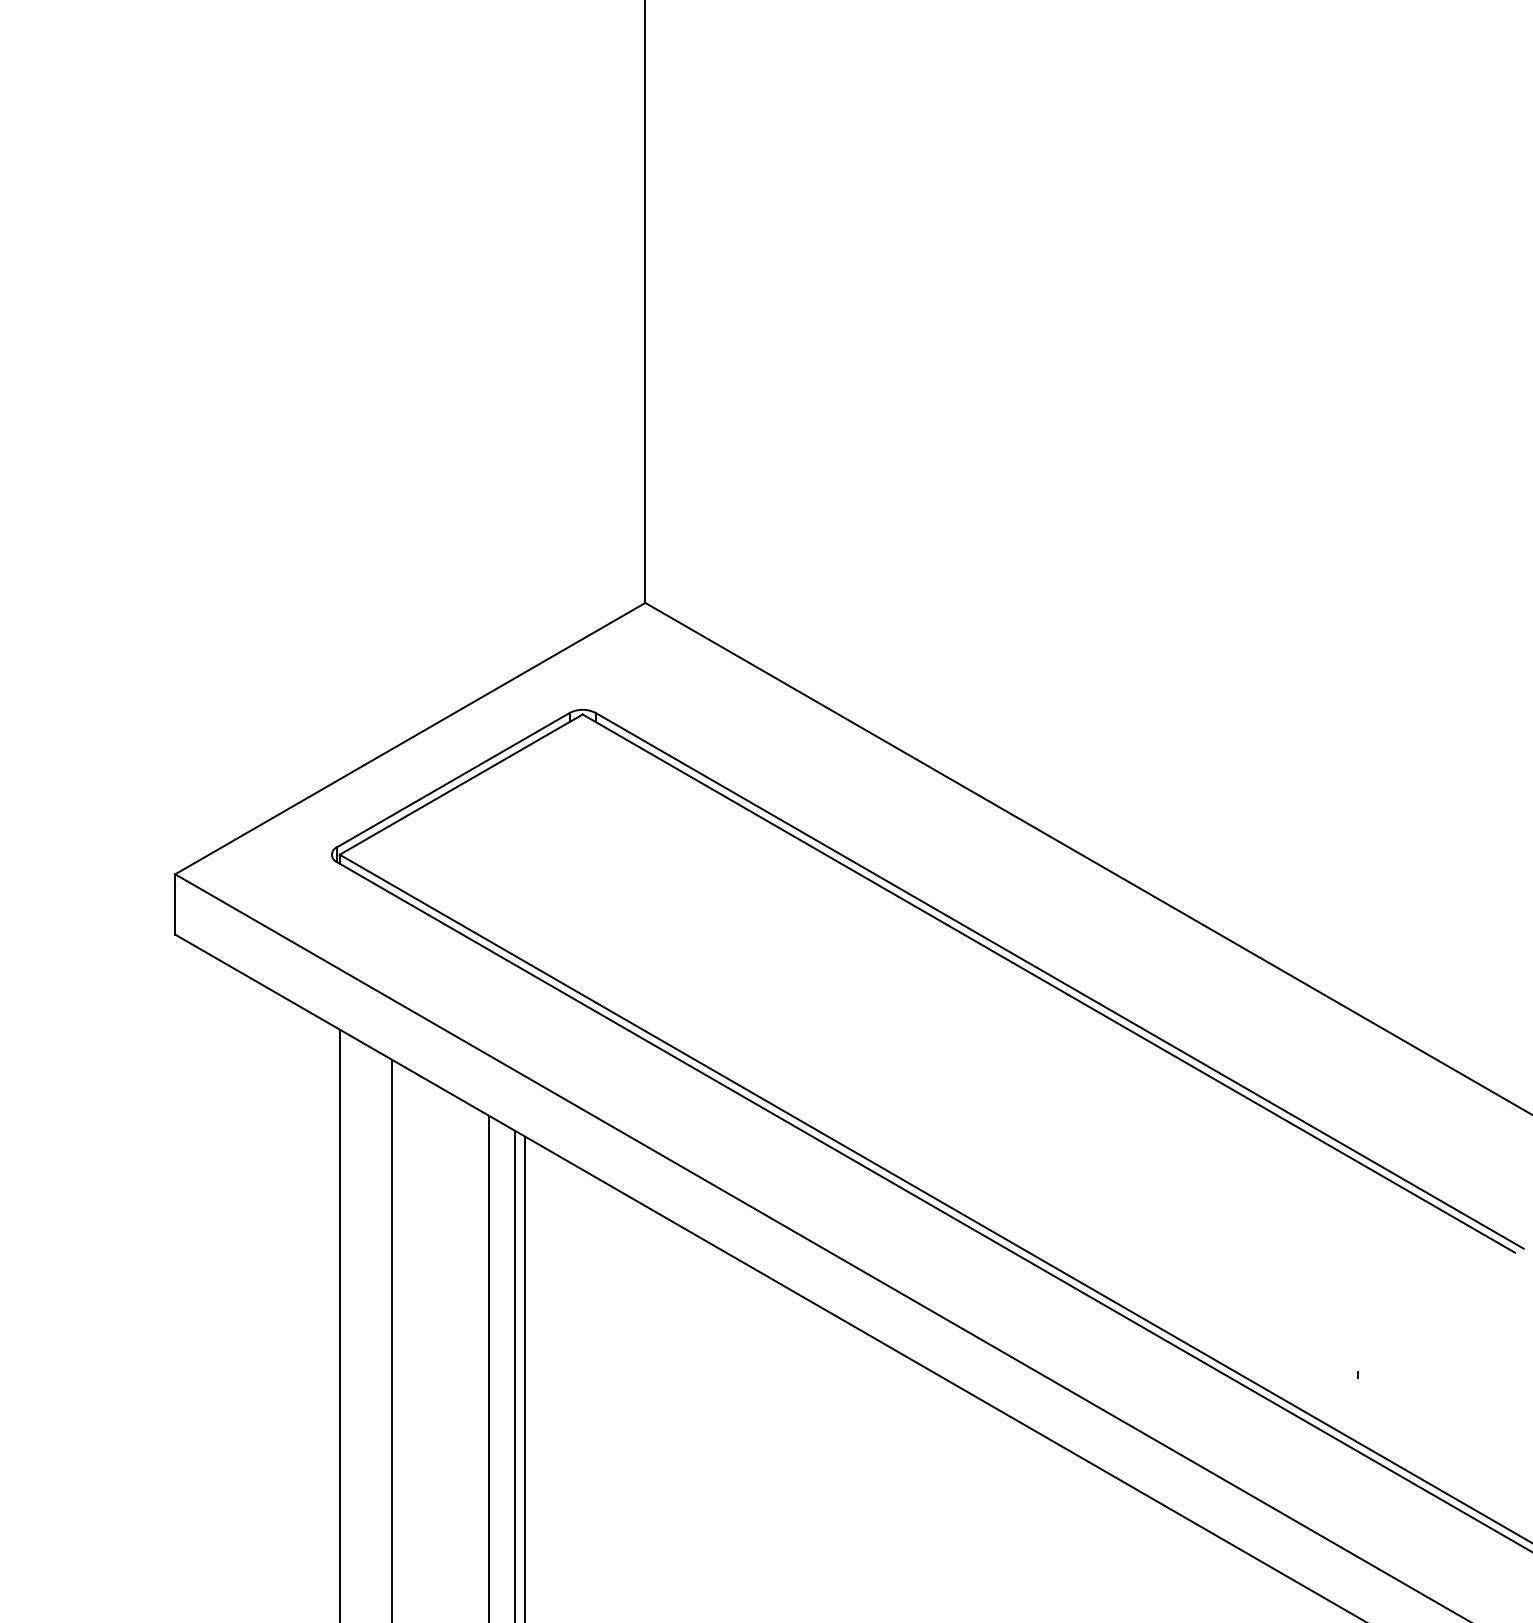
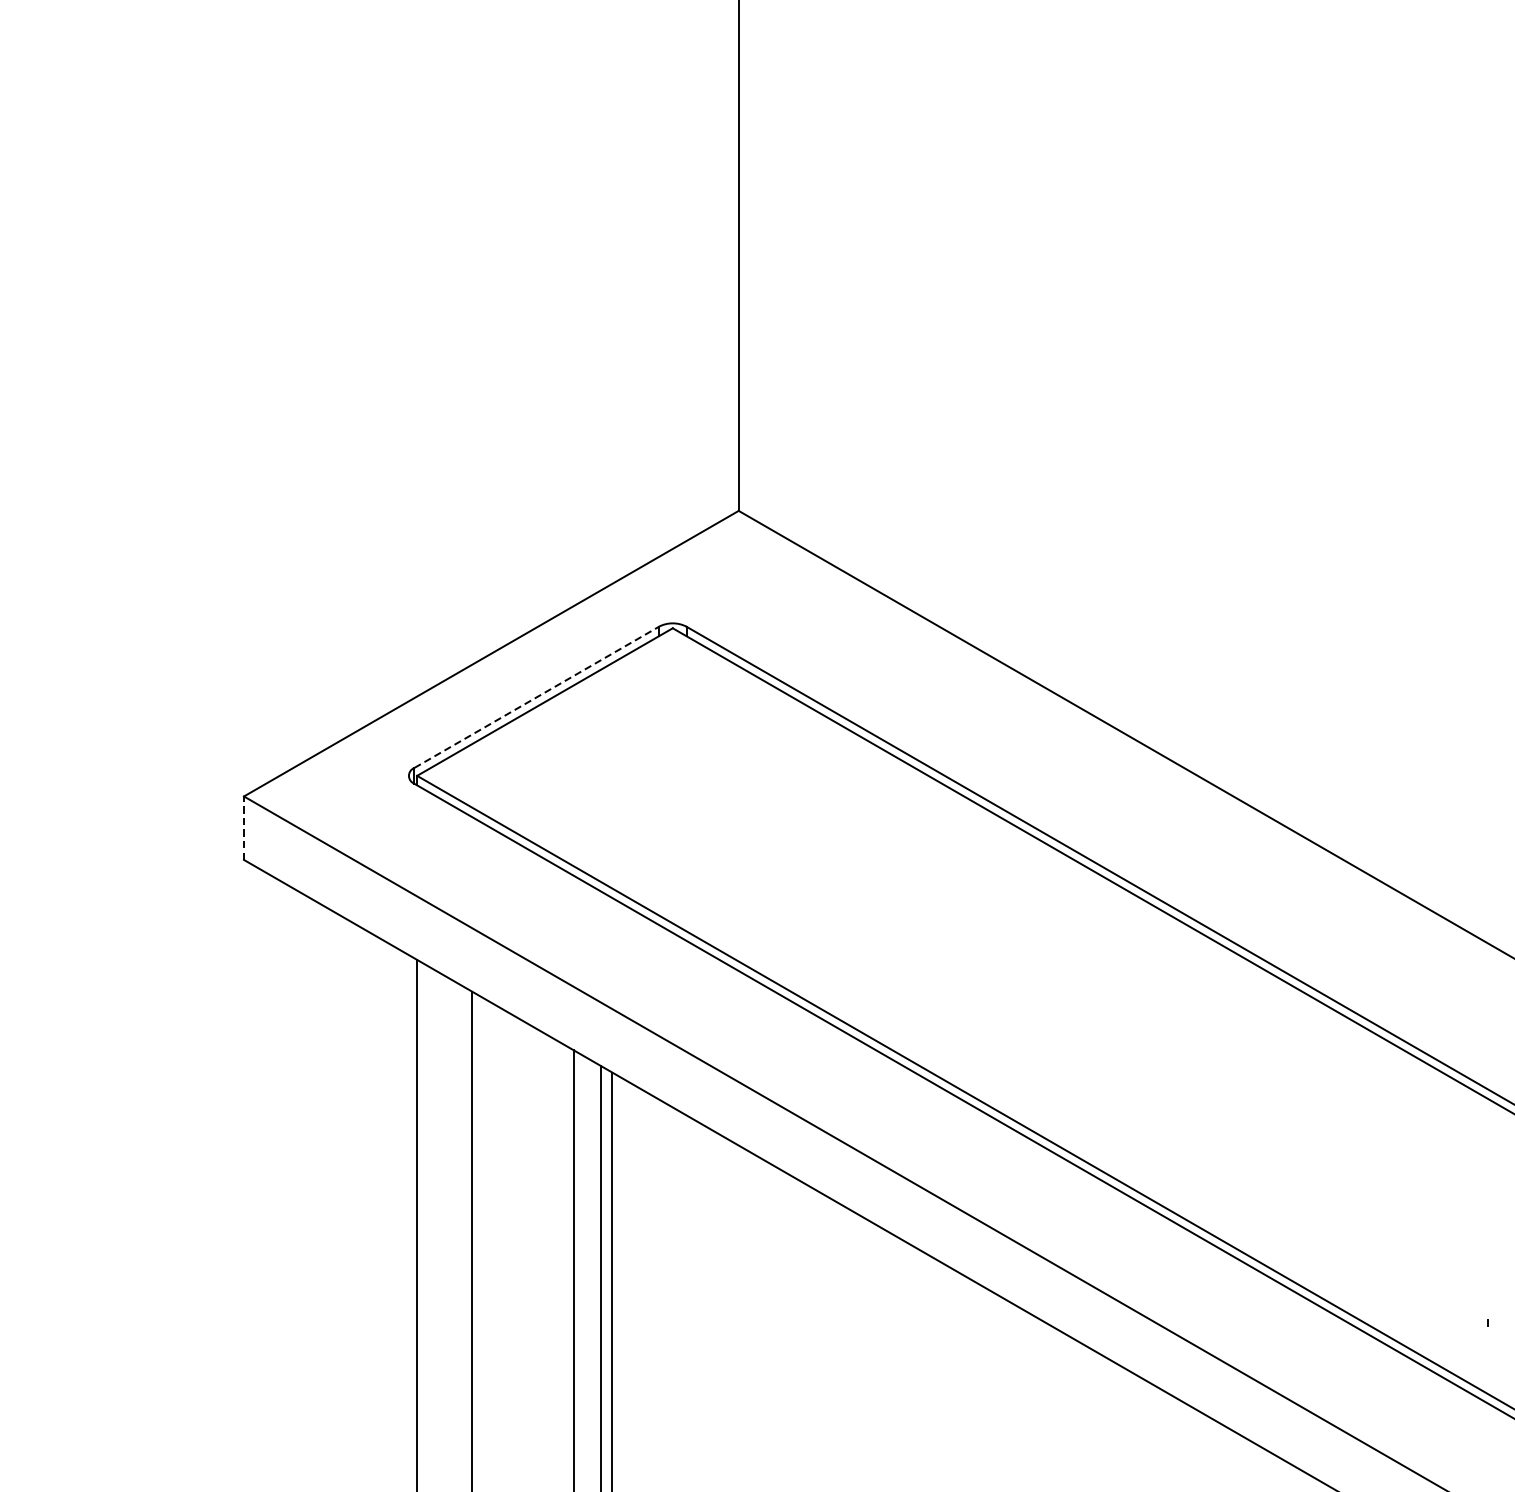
line: (453, 779) -> (536, 696), solid -> dashed
line: (175, 903) -> (244, 827), solid -> dashed

